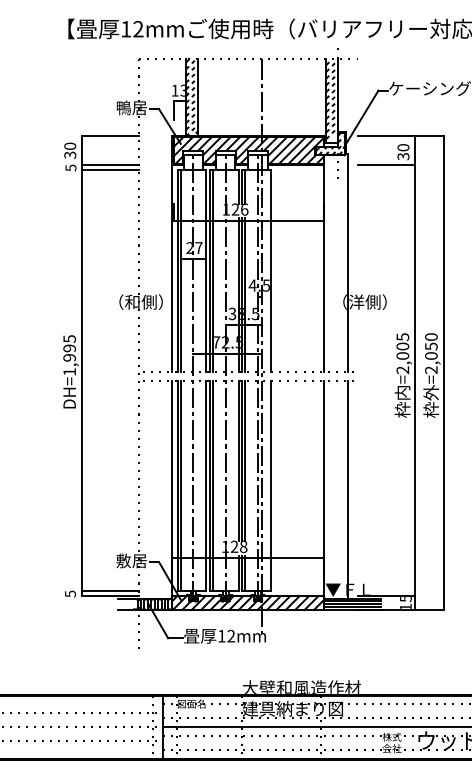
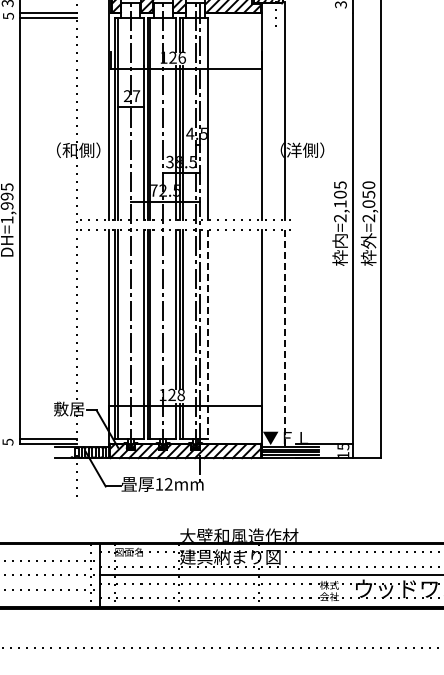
line: (386, 164) -> (324, 12), removed
text: (402, 355) -> (340, 203), =2,005 -> =2,105
line: (270, 486) -> (208, 334), solid -> dashed
line: (347, 489) -> (285, 337), solid -> dashed

